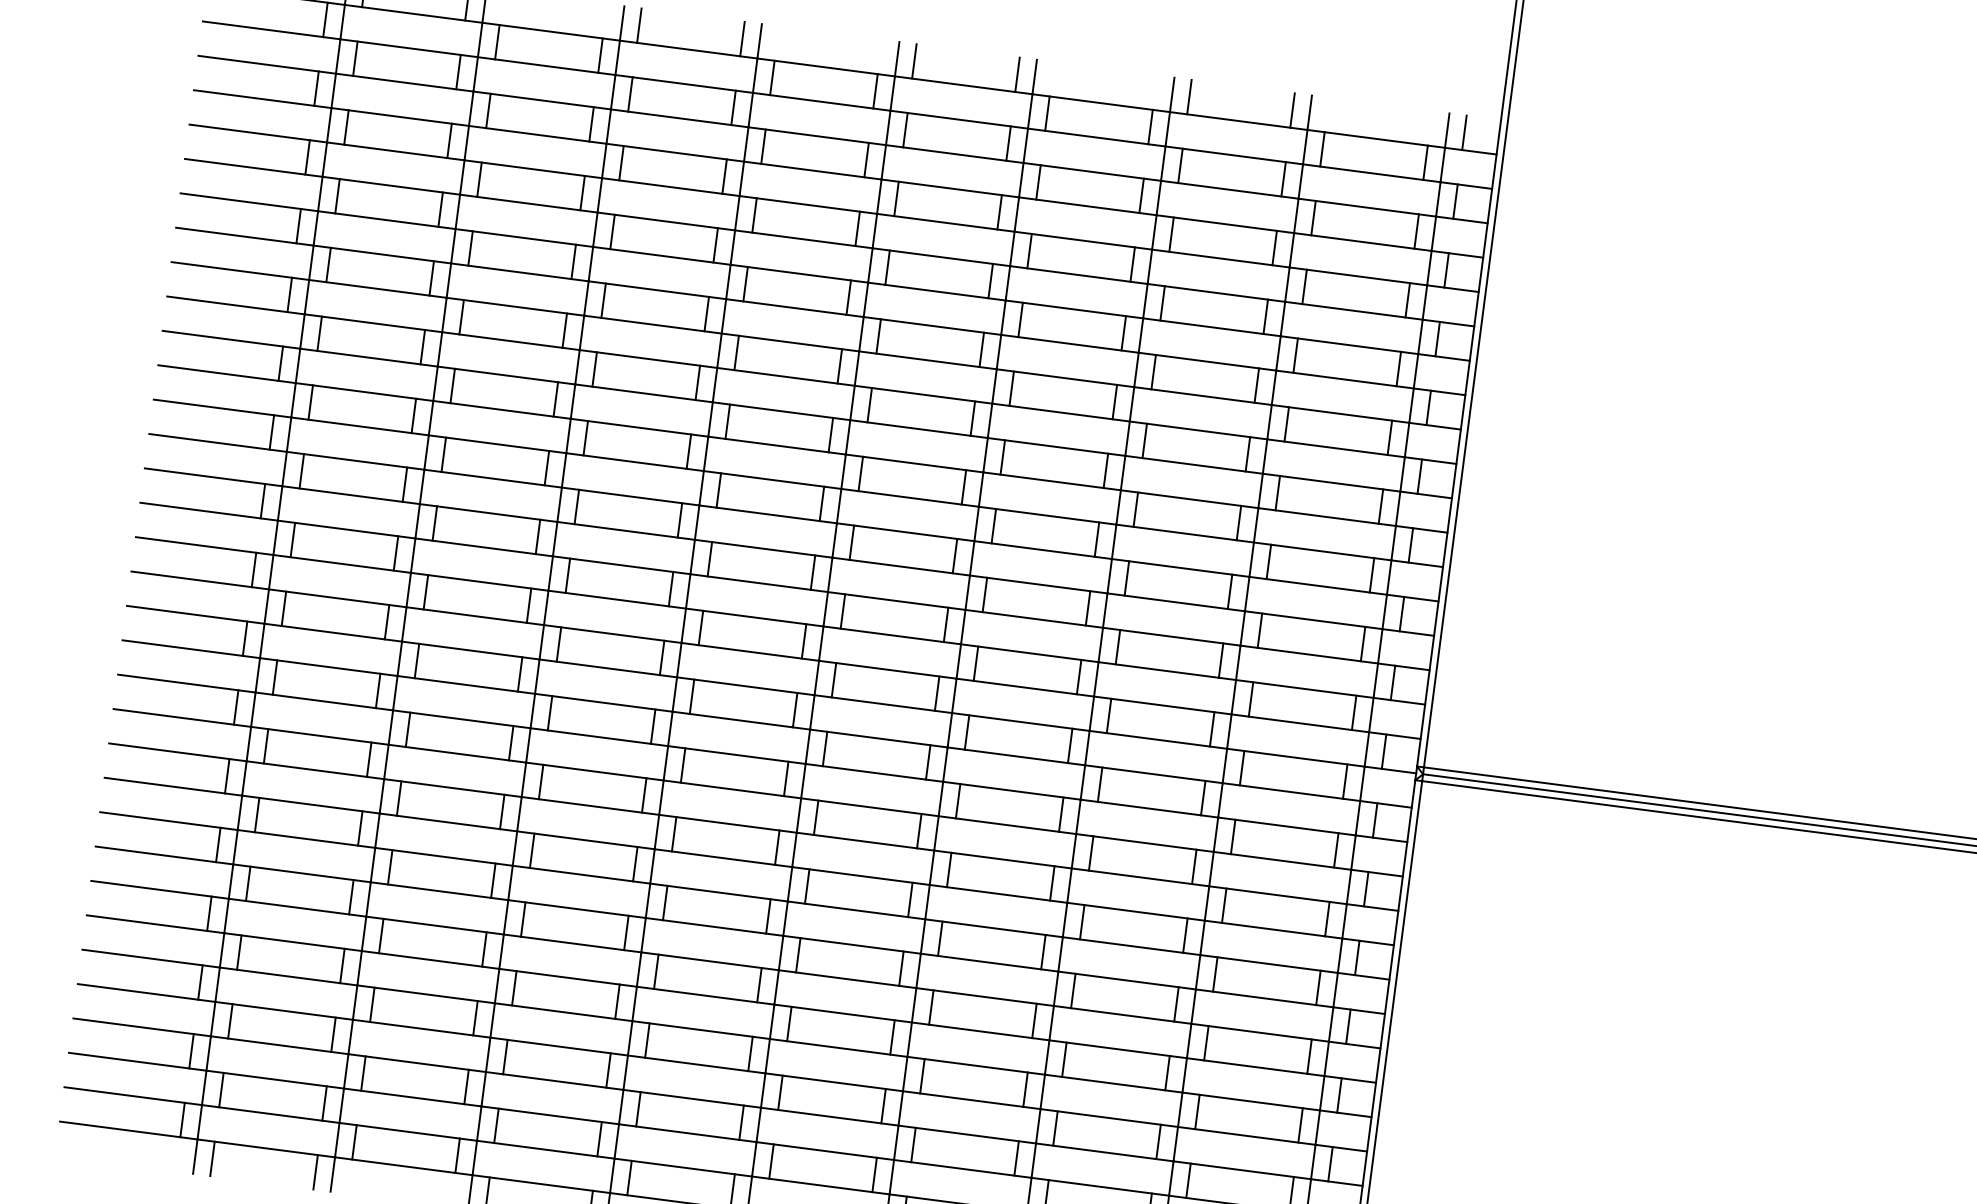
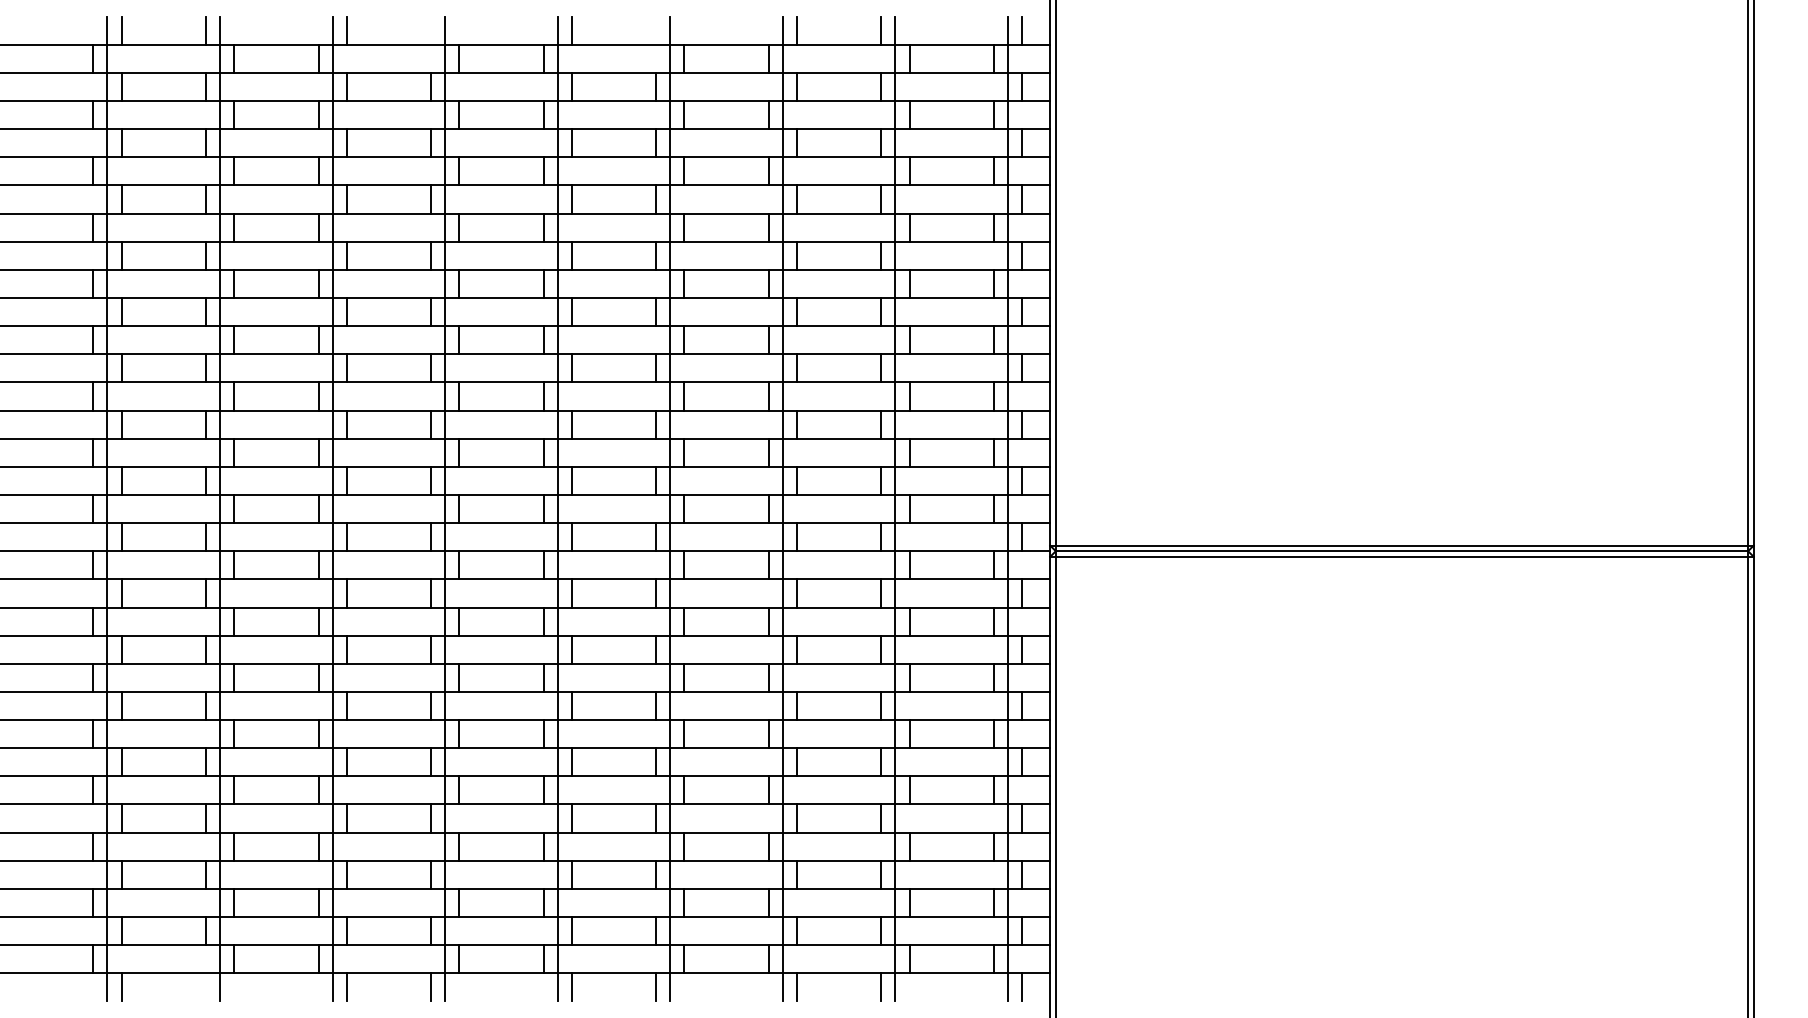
line: (742, 39) -> (431, 30), removed
line: (1017, 74) -> (656, 30), removed
line: (315, 1172) -> (205, 987), removed

